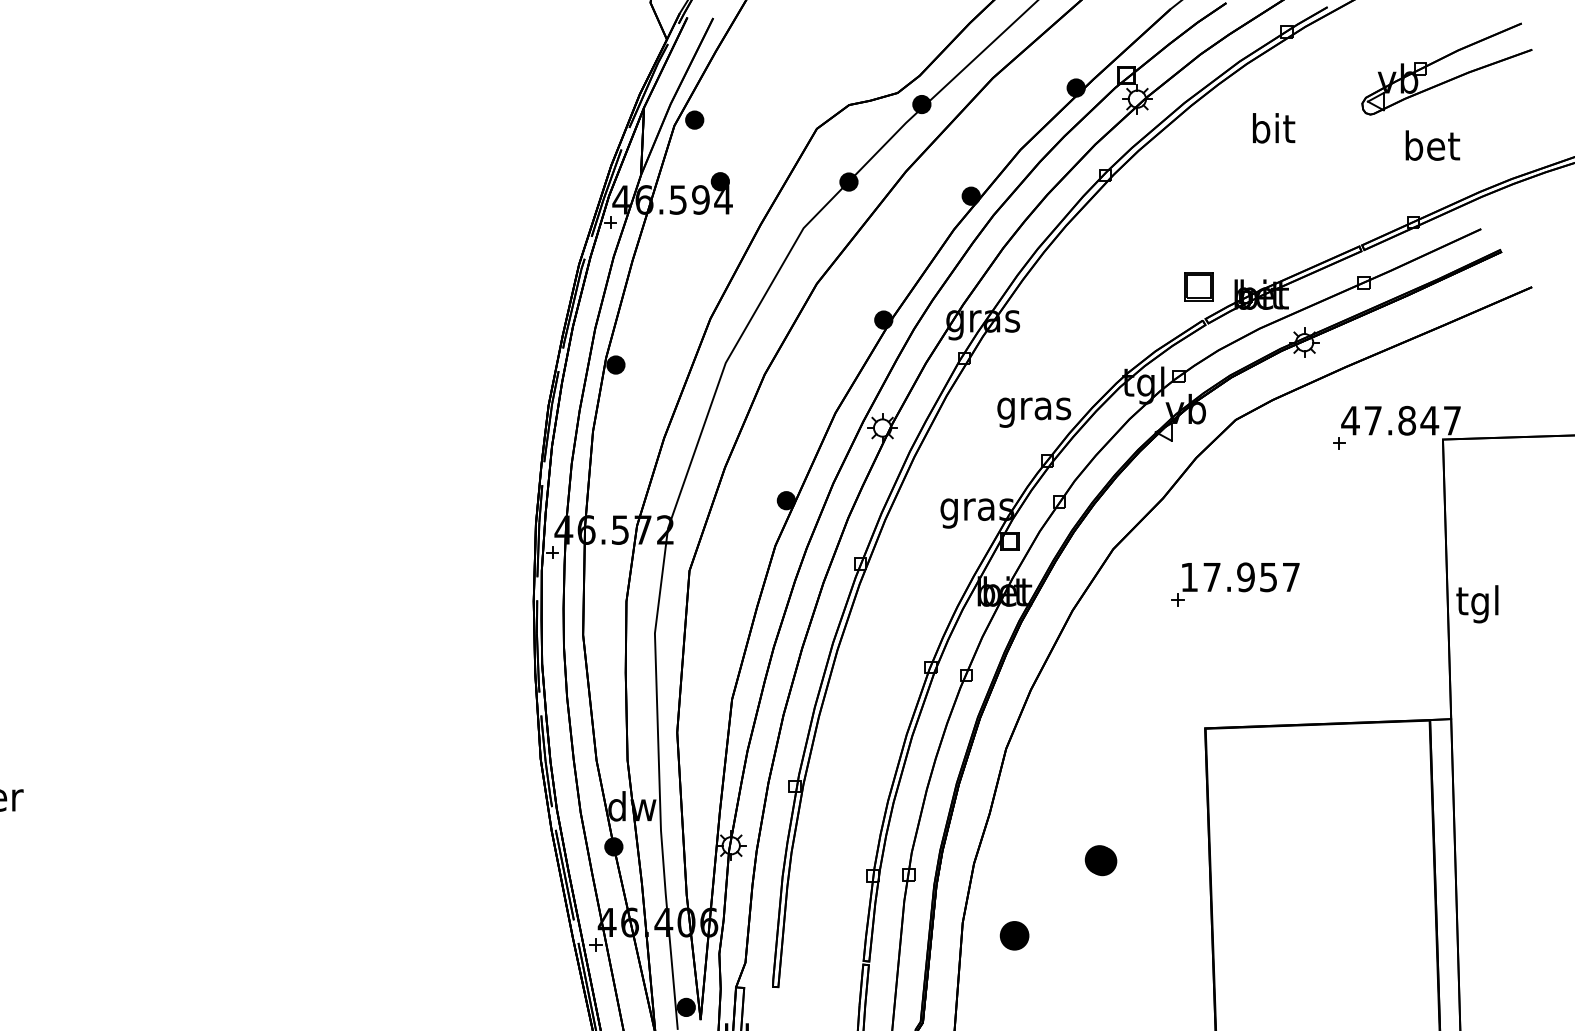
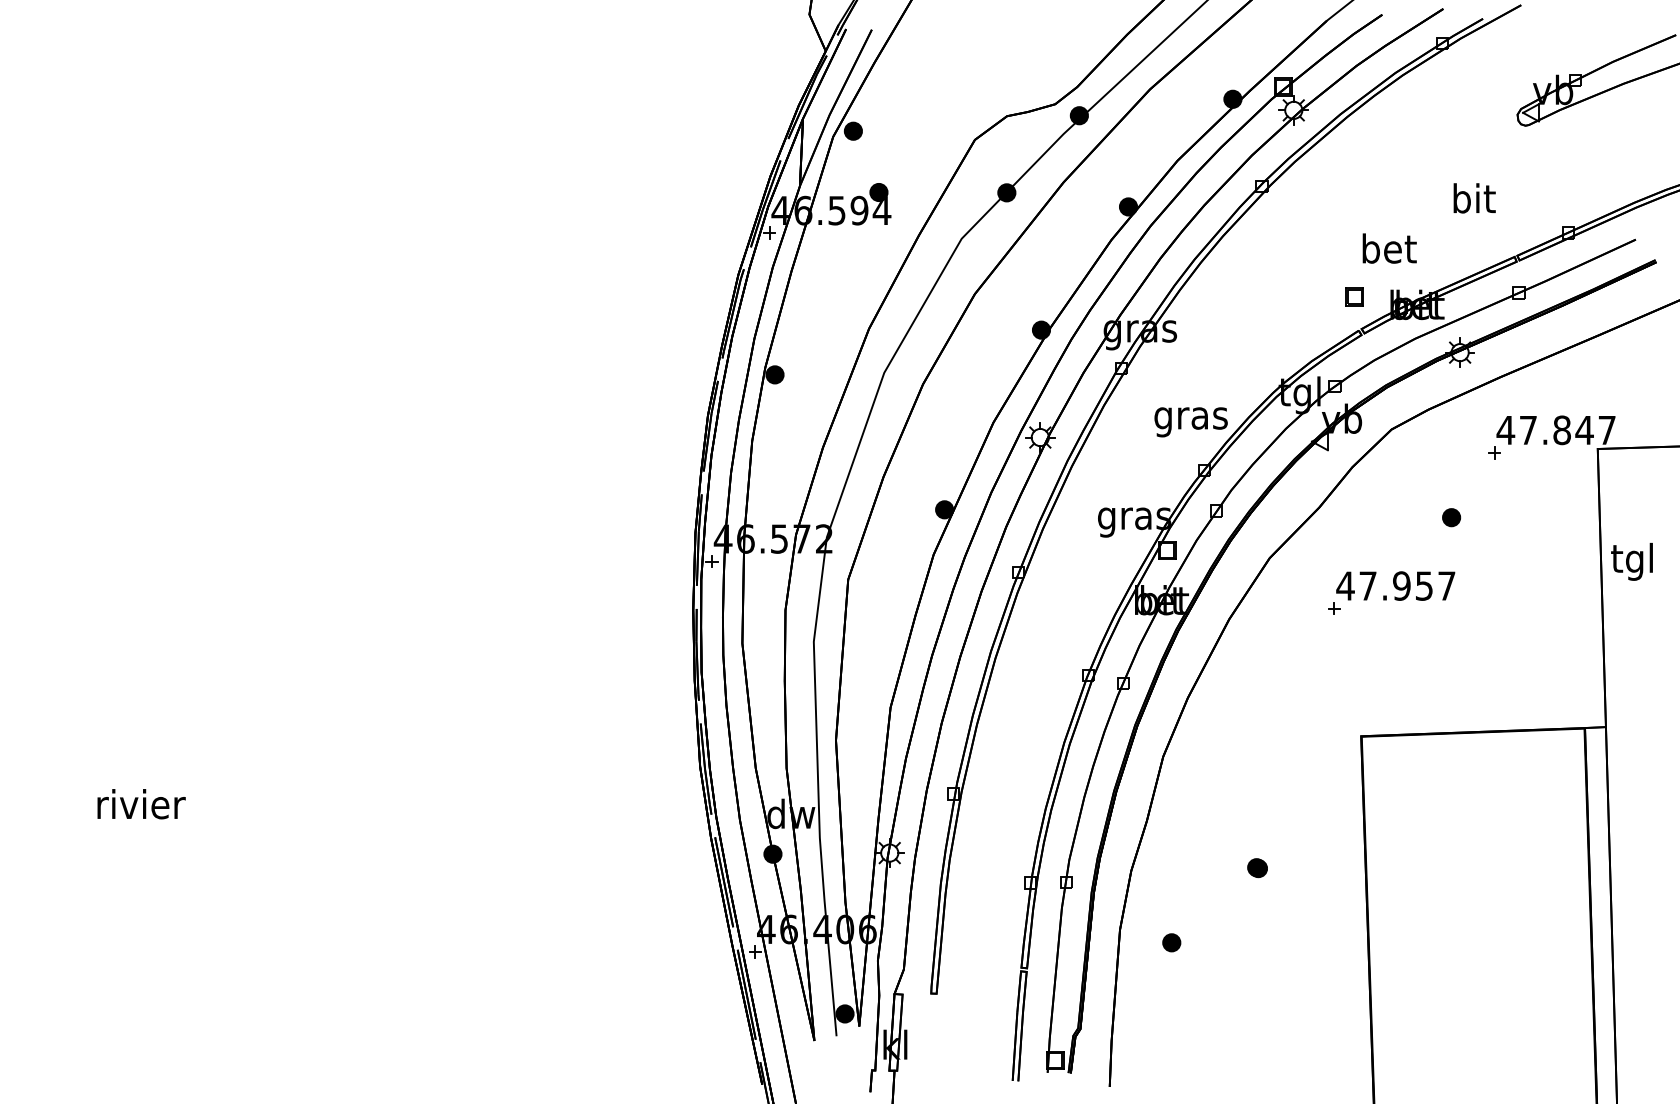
text: (1273, 128) -> (1474, 198), moved
text: (1432, 145) -> (1389, 248), moved
part: (1198, 286) -> (1354, 296), size x0.62
part: (1295, 508) -> (1451, 517), added
text: (1189, 576) -> (1345, 585), 17.957 -> 47.957
text: (1476, 603) -> (1631, 561), moved
part: (1100, 861) -> (1257, 868), size x0.62
part: (1014, 935) -> (1171, 942), size x0.62

